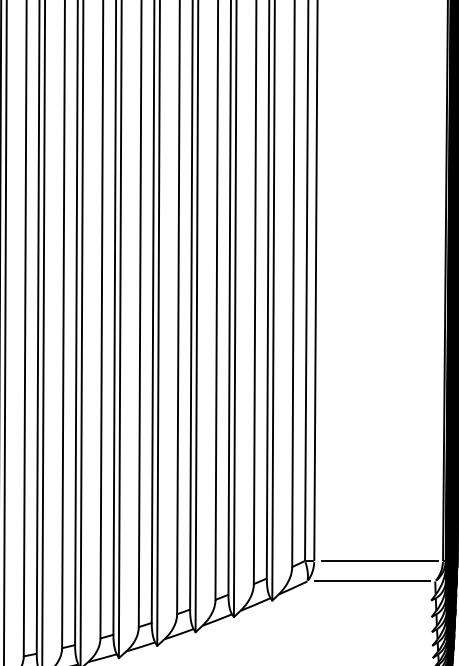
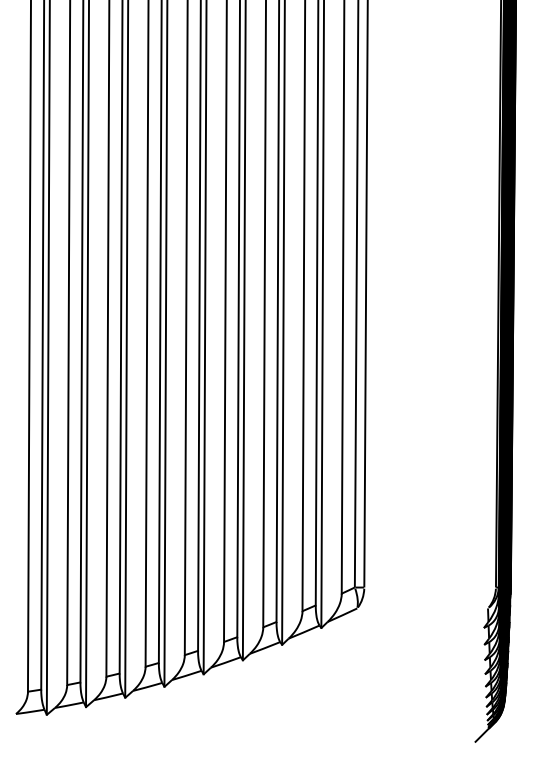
line: (379, 560) -> (430, 587), removed
line: (372, 581) -> (423, 608), removed

